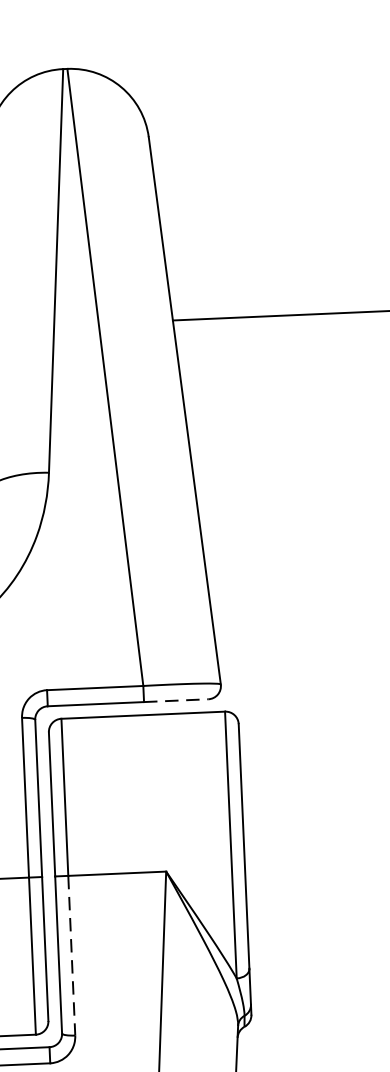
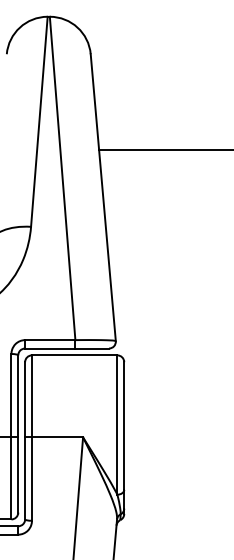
line: (176, 700) -> (92, 348), dashed -> solid
line: (70, 956) -> (31, 479), dashed -> solid

